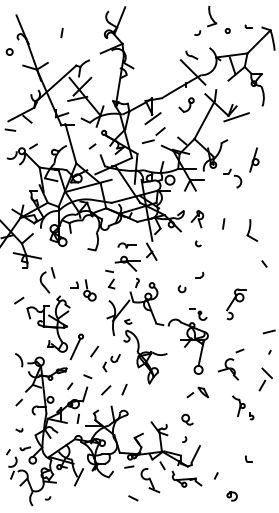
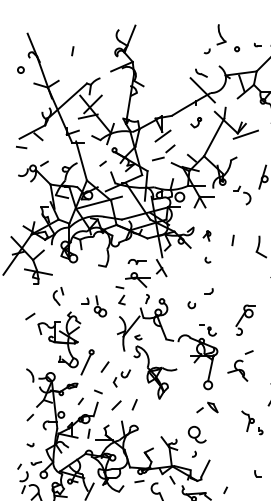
part: (186, 104) -> (196, 122), size x0.7
part: (197, 219) -> (207, 236), size x0.6
part: (47, 280) -> (58, 296), size x0.7
part: (231, 364) -> (240, 365), moved
part: (187, 419) -> (197, 434), size x1.6

